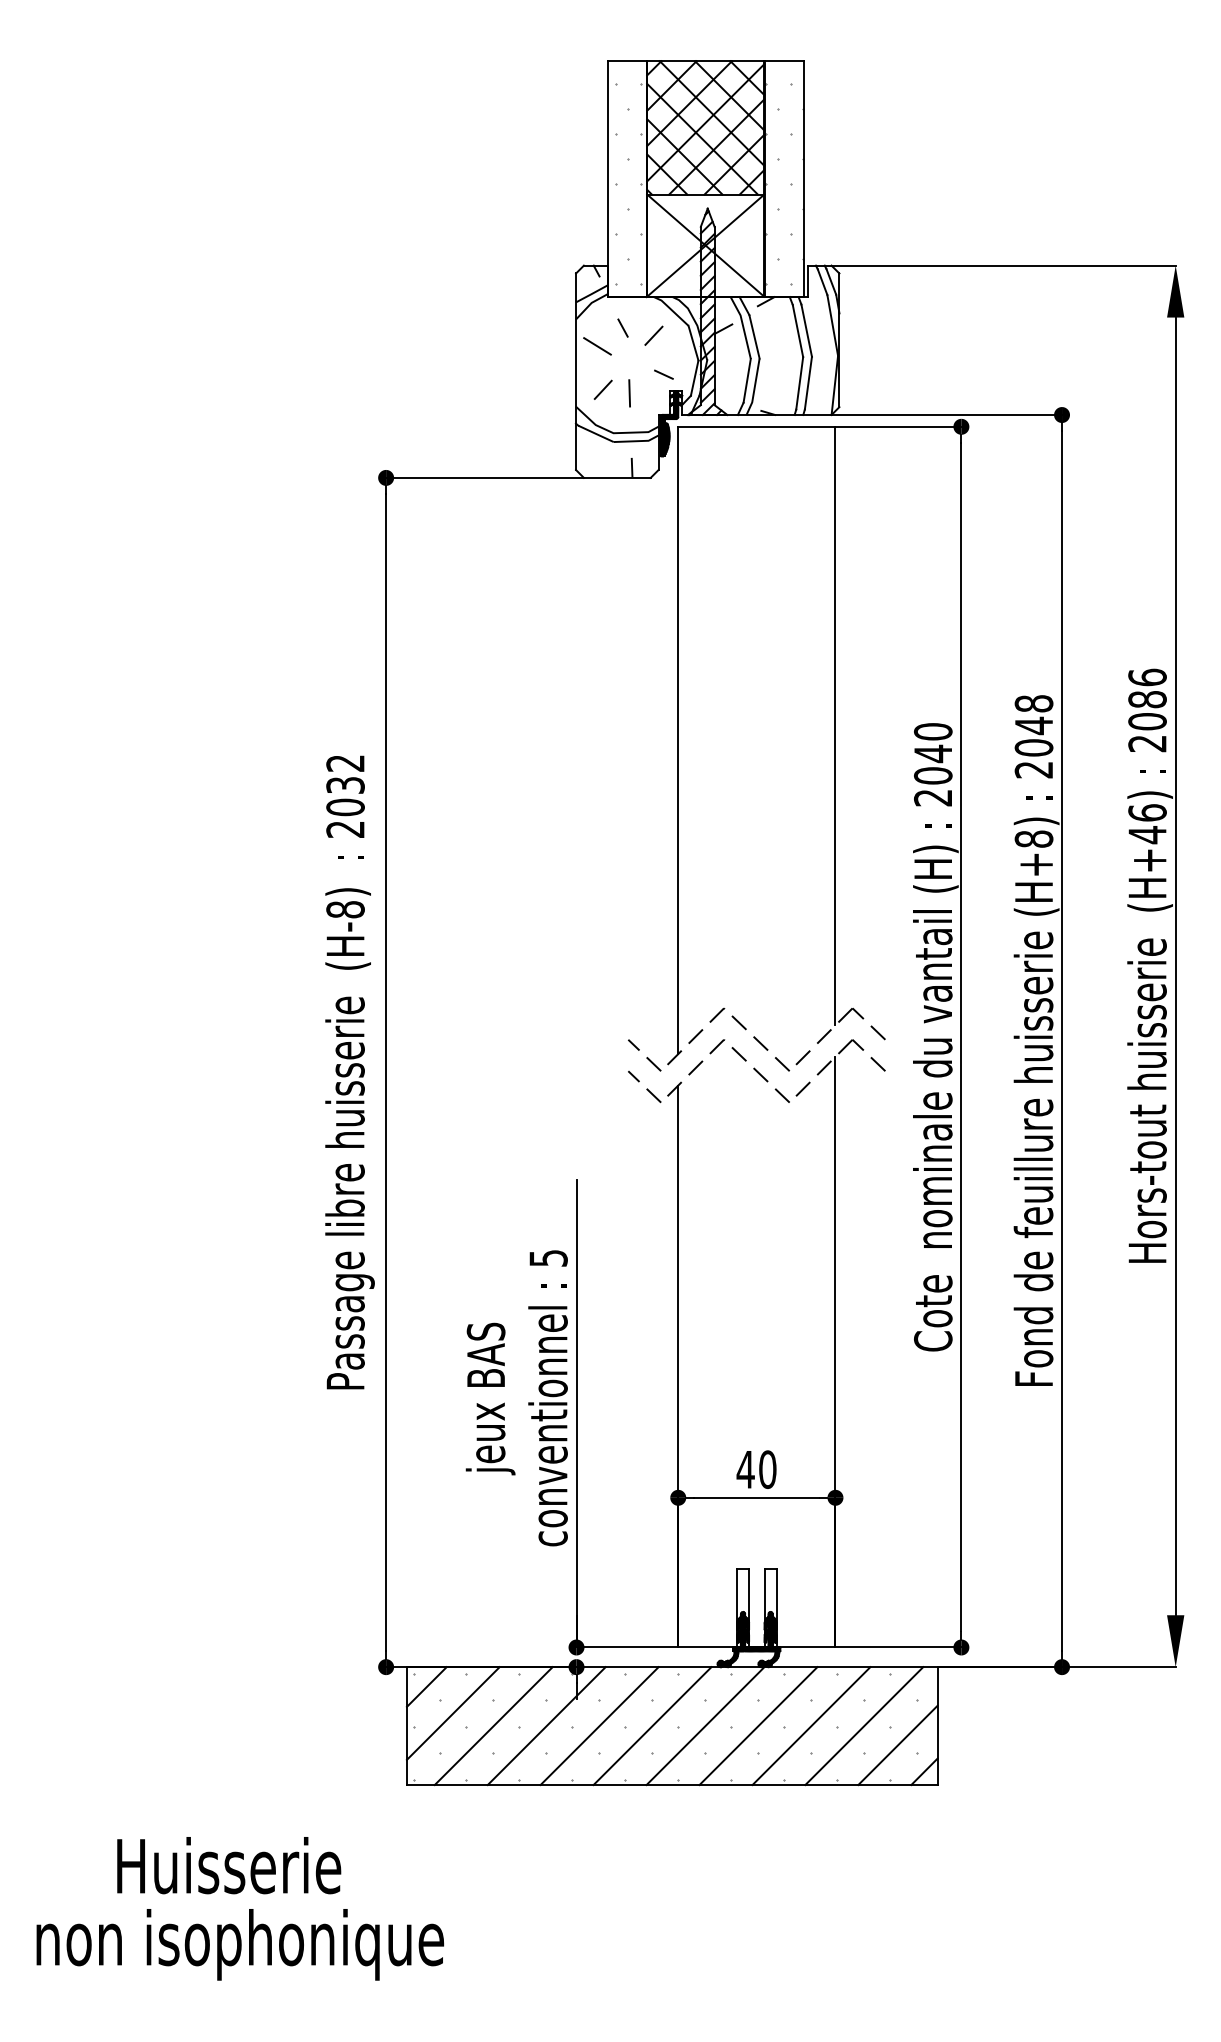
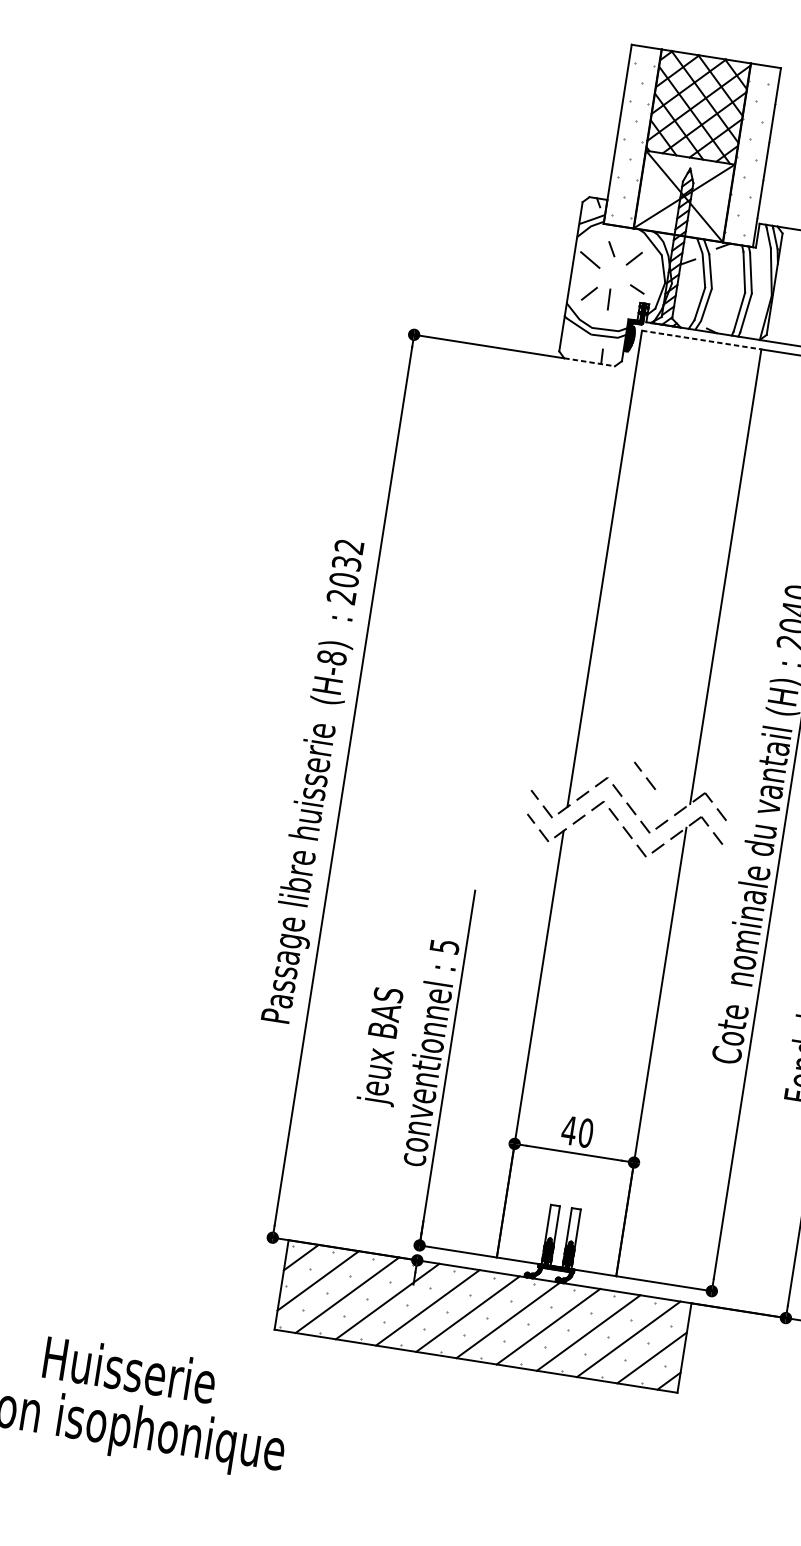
line: (756, 426) -> (701, 339), solid -> dashed
line: (617, 477) -> (589, 361), solid -> dashed
line: (773, 1000) -> (646, 777), added

